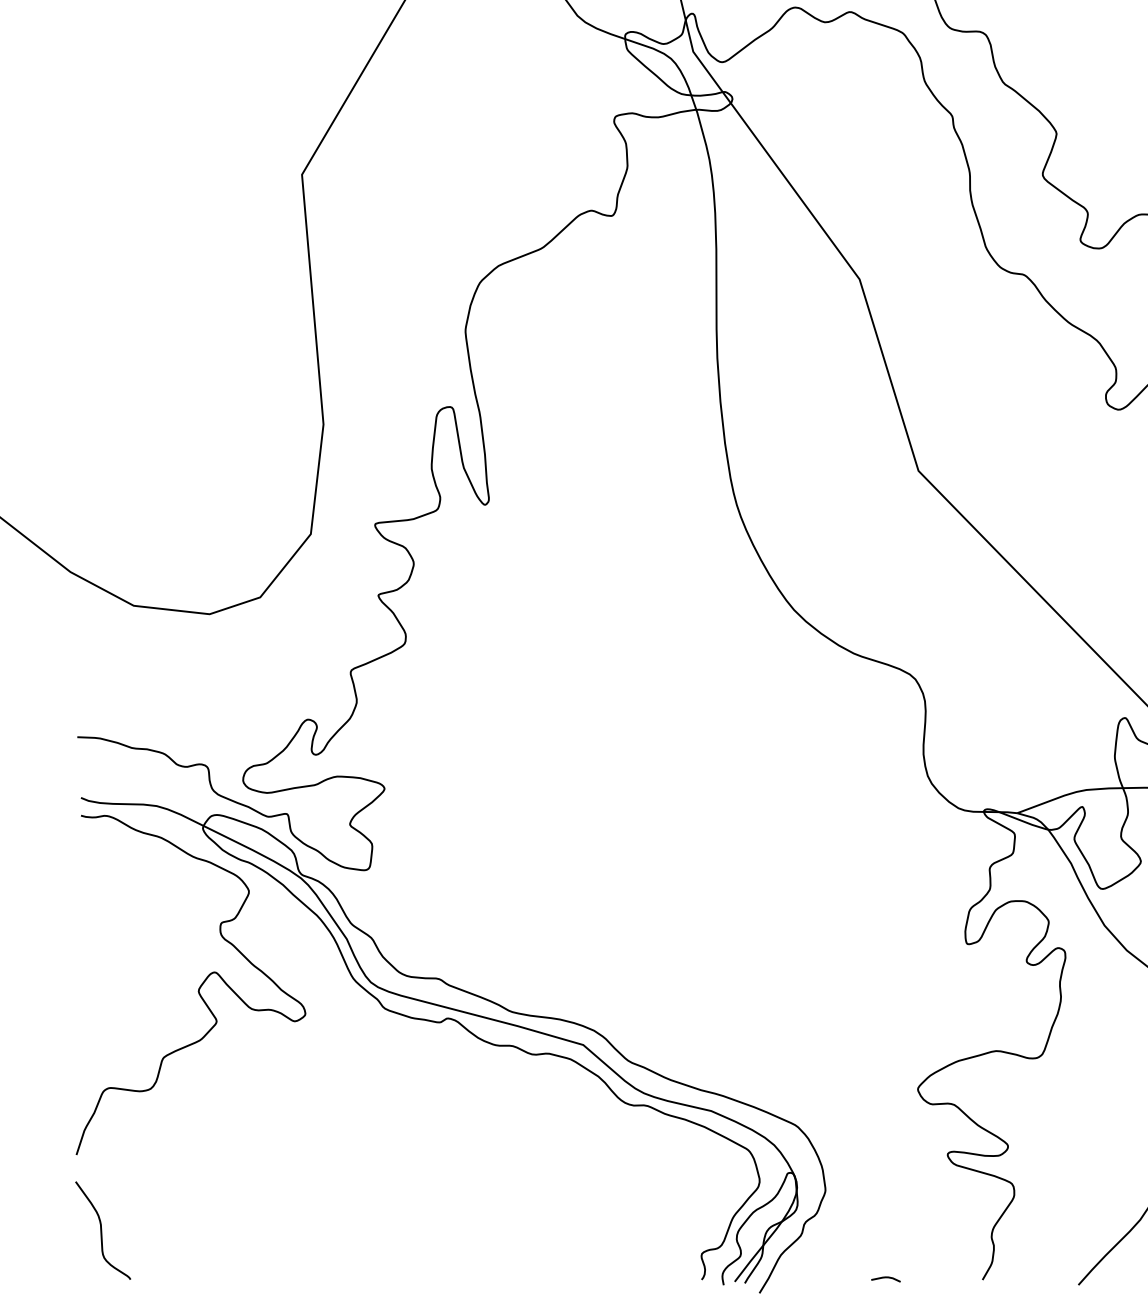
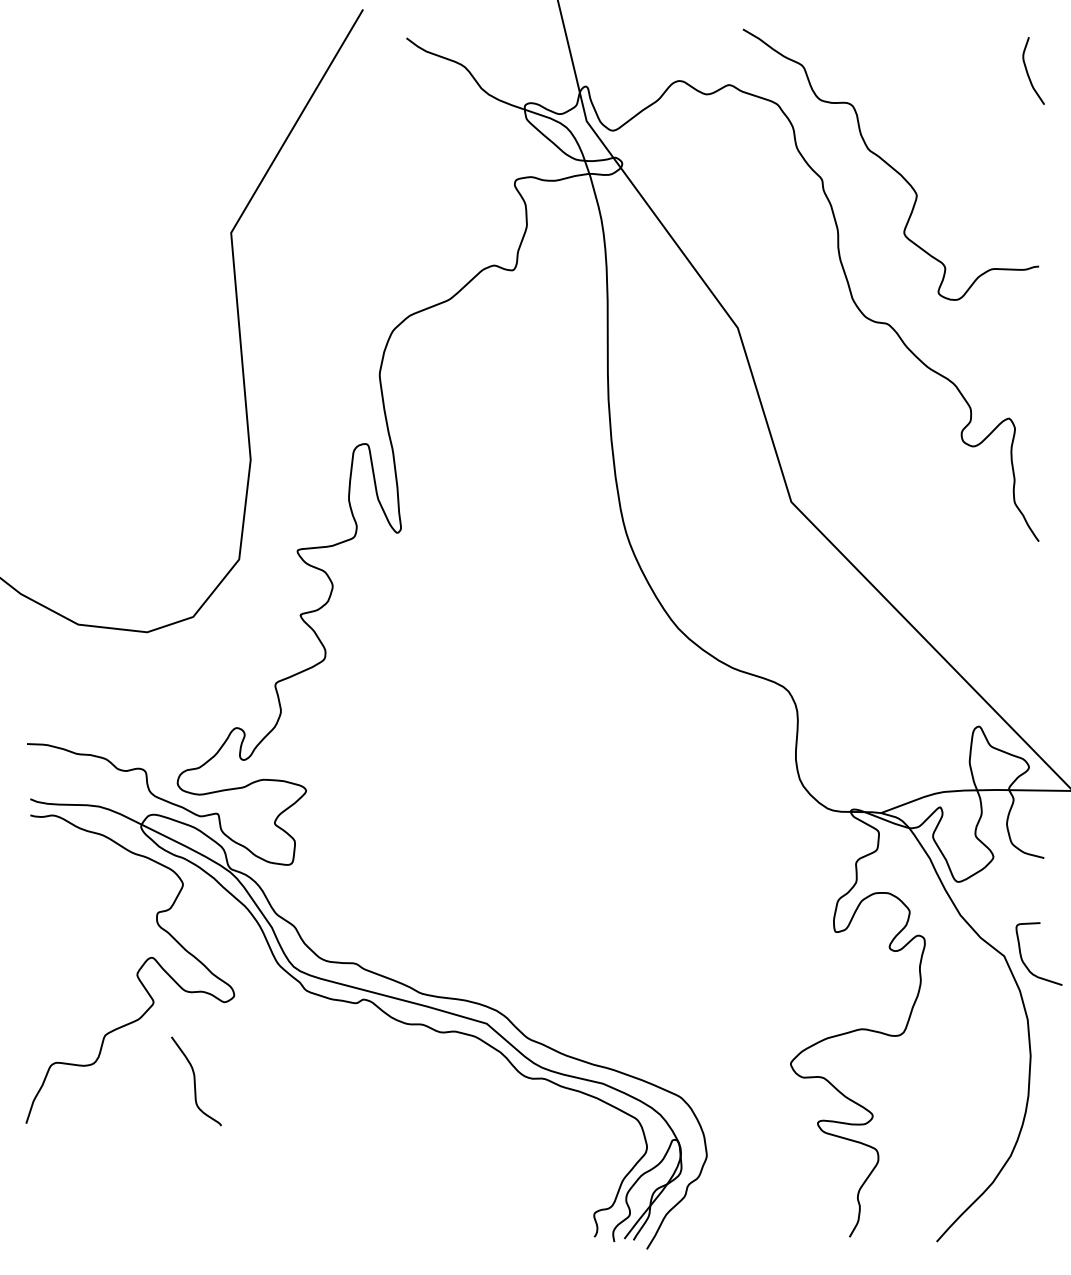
curve: (102, 1230) -> (195, 1081), moved
curve: (885, 1278) -> (761, 1235), removed

